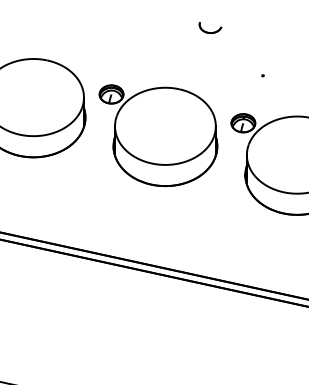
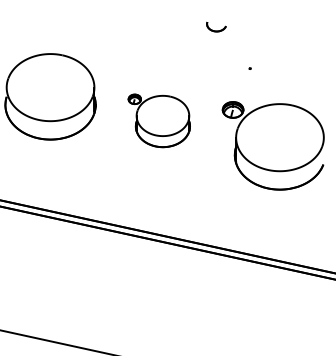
part: (210, 27) -> (216, 26), moved
part: (158, 135) -> (159, 120), size x0.6

